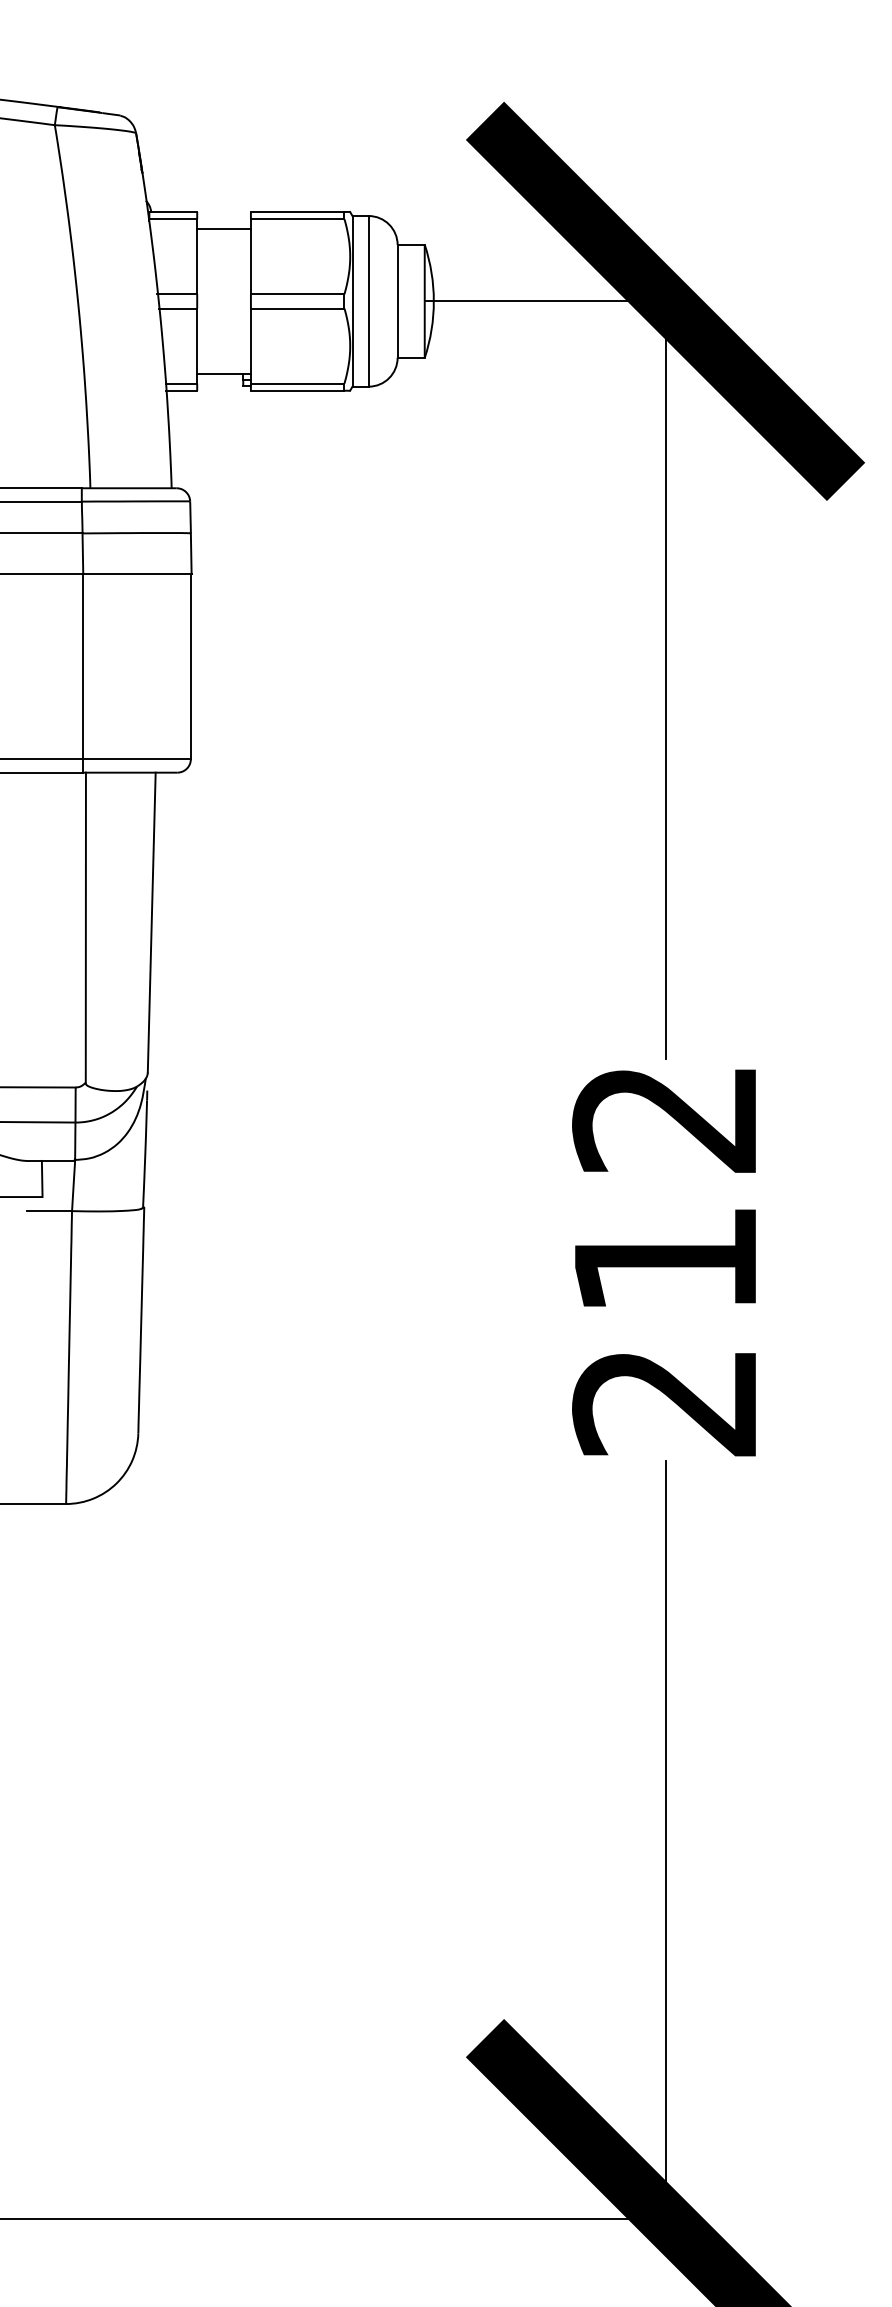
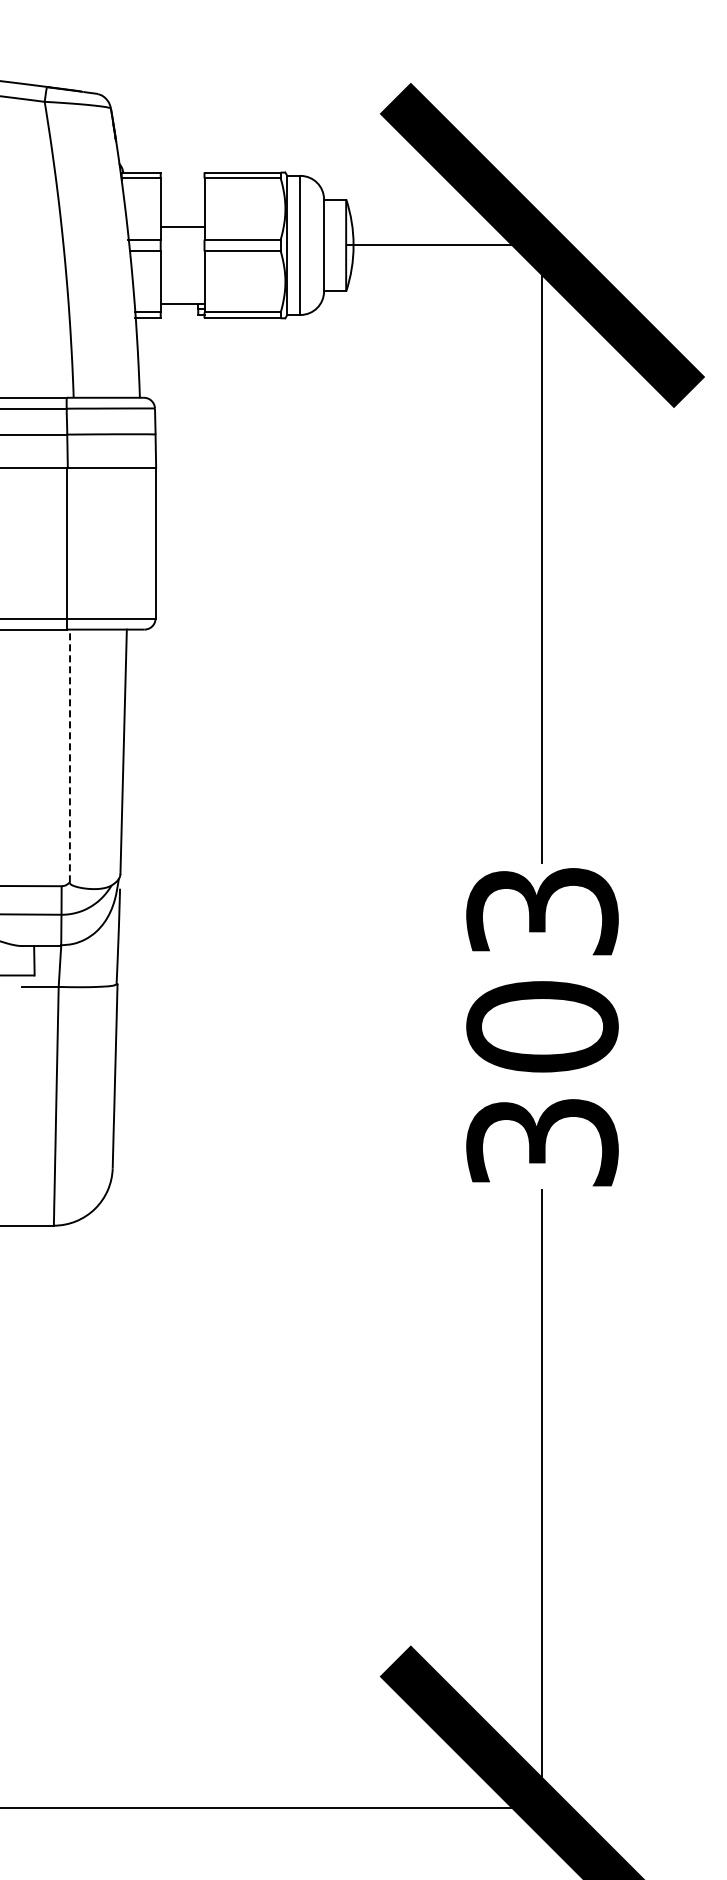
line: (223, 229) -> (182, 226), moved
line: (85, 927) -> (69, 755), solid -> dashed
text: (665, 1260) -> (542, 1027), 212 -> 303

